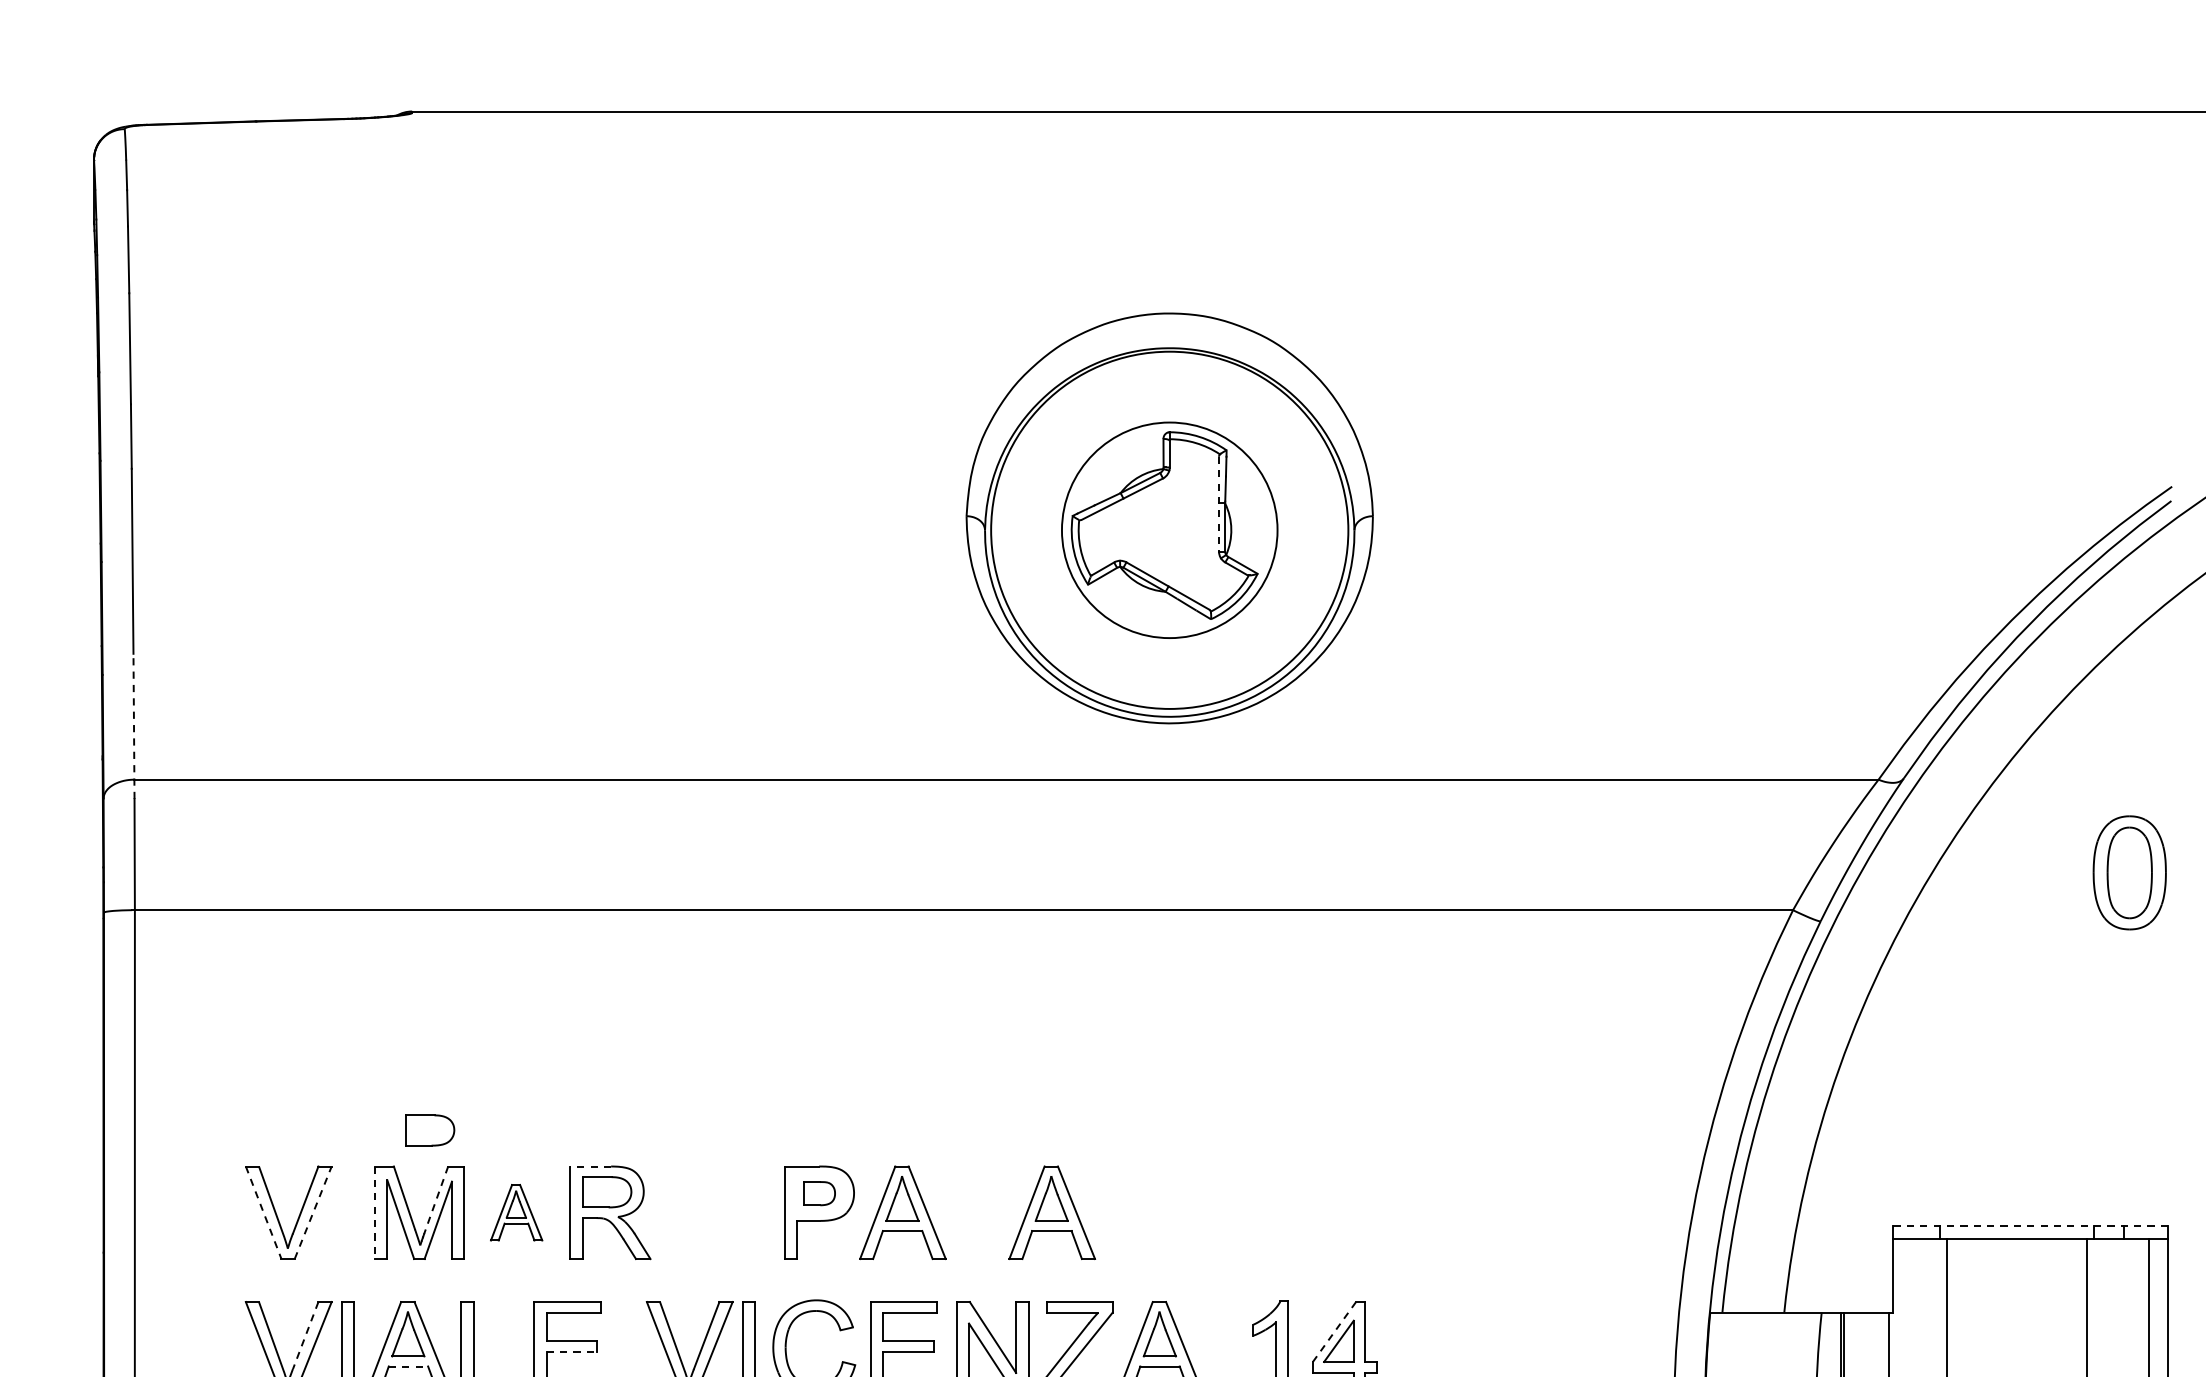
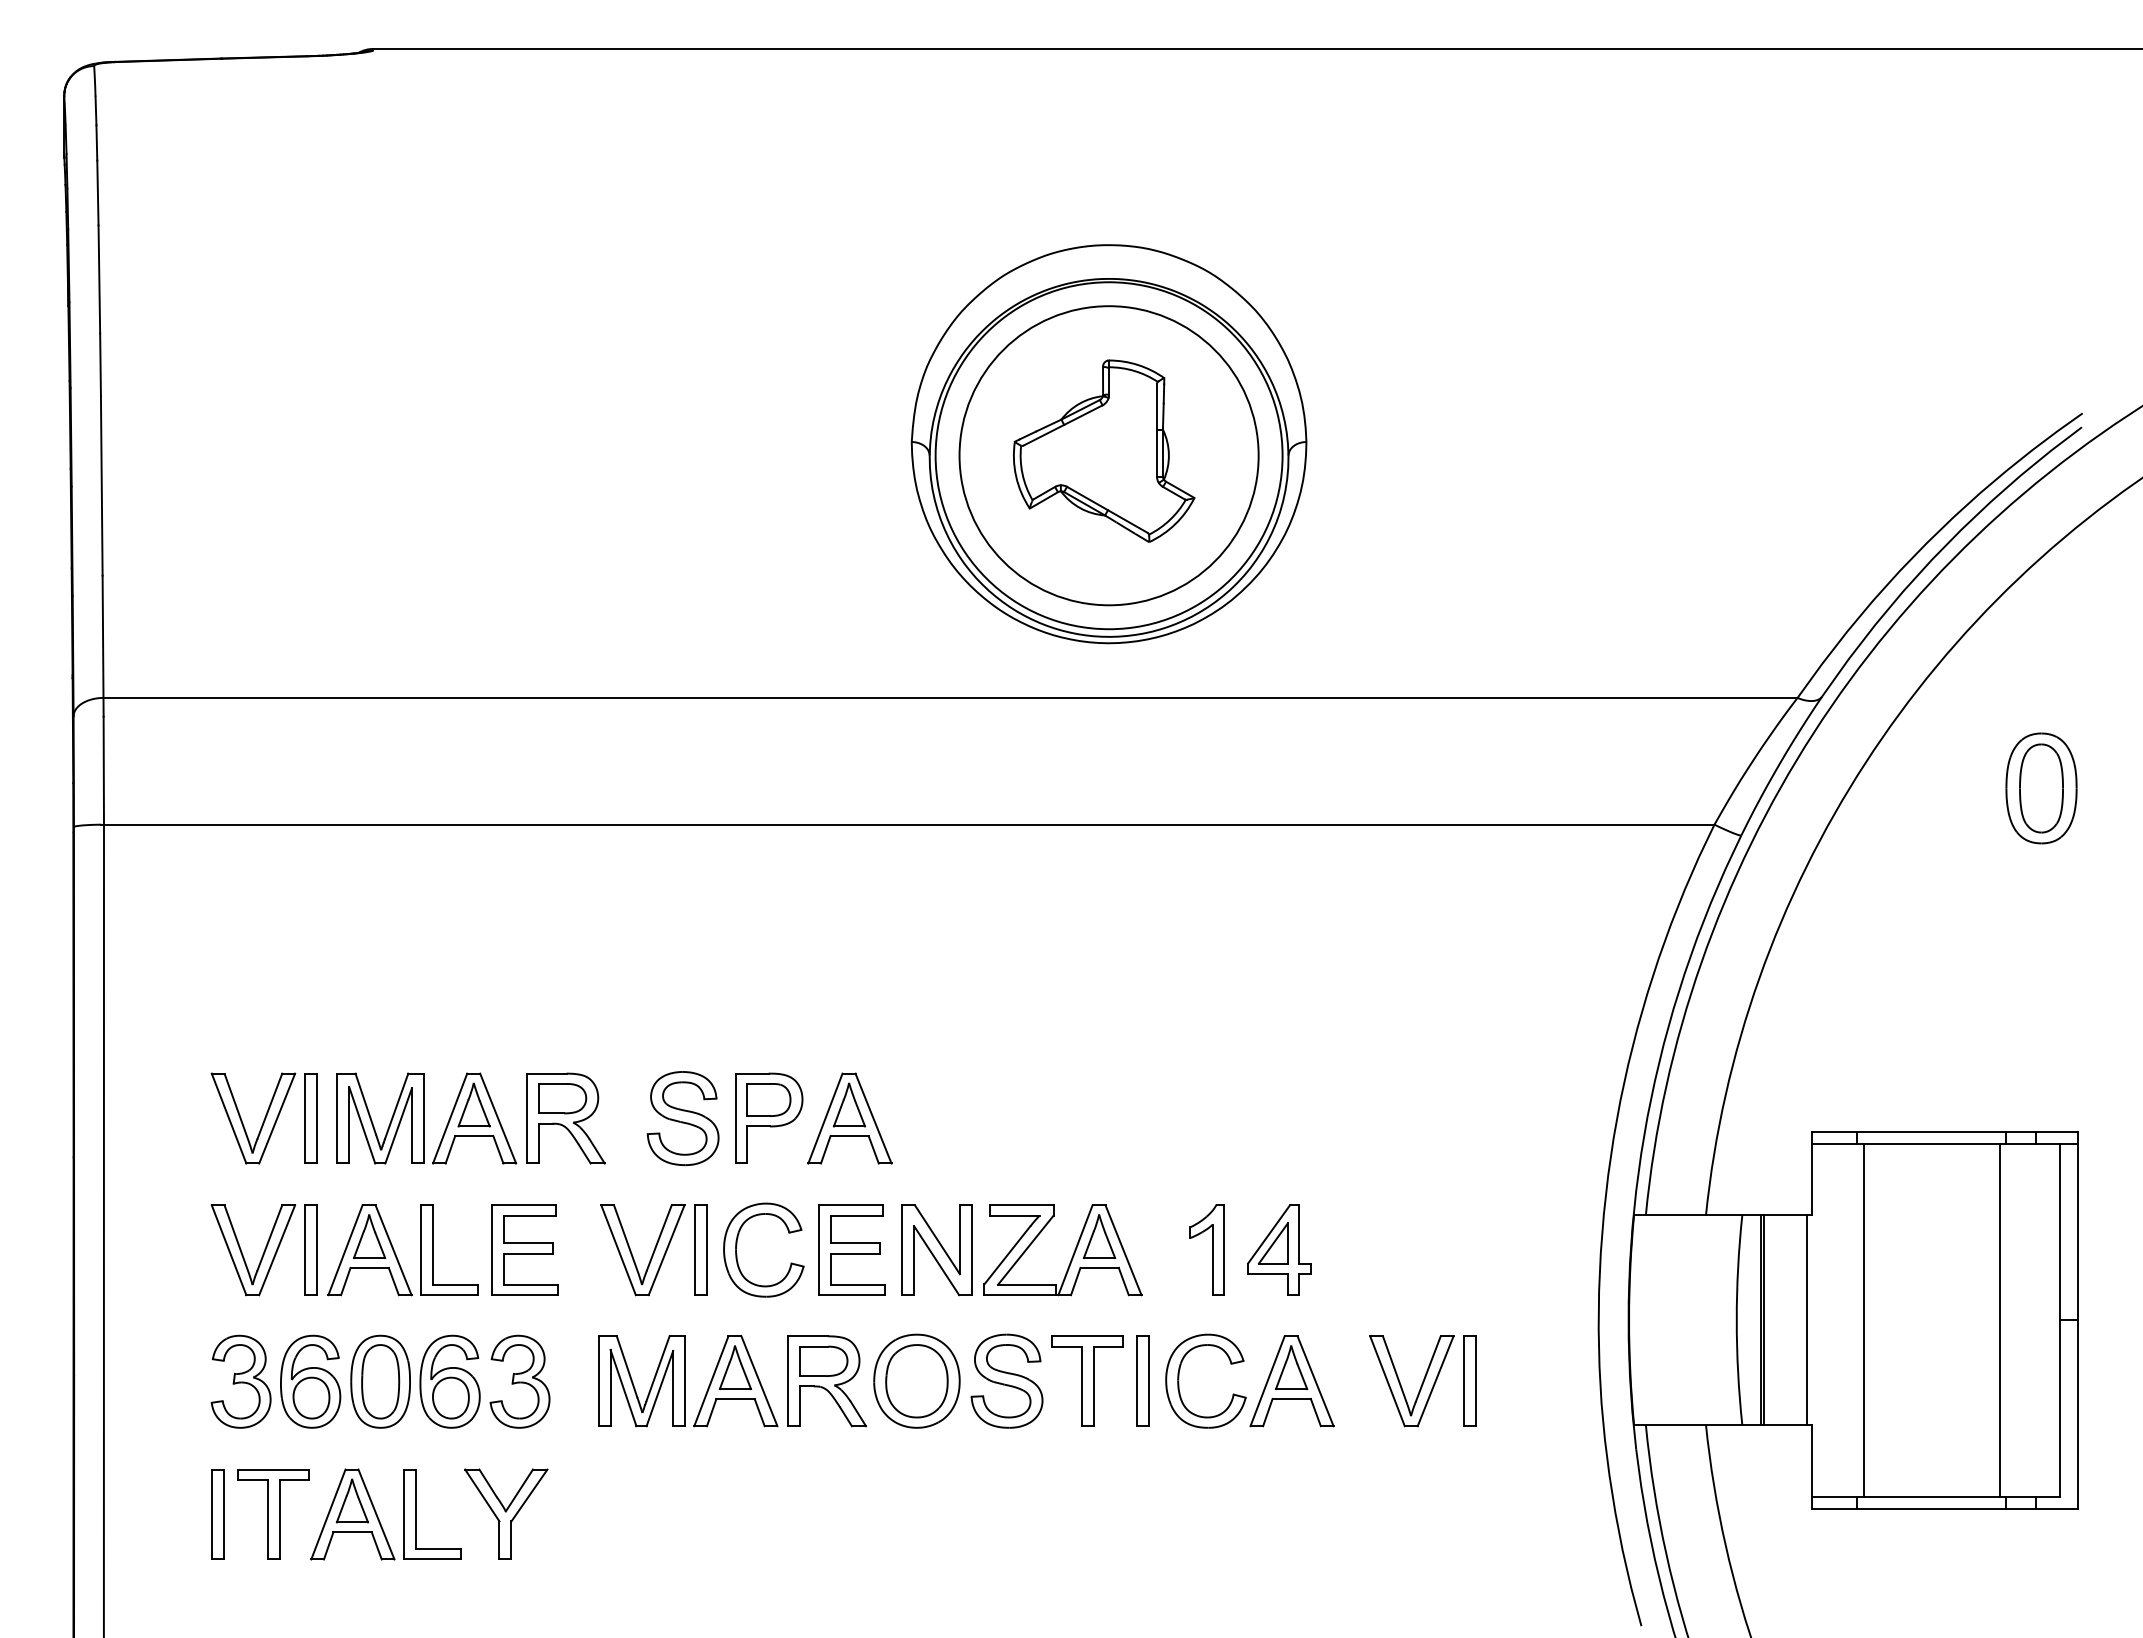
line: (1218, 504) -> (1156, 430), dashed -> solid
circle: (1169, 530) -> (1108, 455), size x1.43
line: (134, 726) -> (103, 646), dashed -> solid
part: (429, 1130) -> (390, 1038), removed
line: (590, 1166) -> (546, 1073), dashed -> solid
part: (819, 1193) -> (768, 1099), size x1.43
line: (436, 1200) -> (396, 1106), dashed -> solid
line: (313, 1212) -> (277, 1118), dashed -> solid
part: (347, 1212) -> (310, 1118), added
line: (375, 1212) -> (337, 1118), dashed -> solid
part: (516, 1212) -> (474, 1118), size x1.67
part: (730, 1212) -> (682, 1118), added
part: (1051, 1212) -> (994, 1118), removed
line: (264, 1213) -> (229, 1119), dashed -> solid
line: (2030, 1226) -> (1945, 1131), dashed -> solid
line: (1334, 1332) -> (1269, 1234), dashed -> solid
line: (305, 1335) -> (269, 1237), dashed -> solid
line: (571, 1351) -> (528, 1253), dashed -> solid
line: (409, 1366) -> (370, 1267), dashed -> solid

